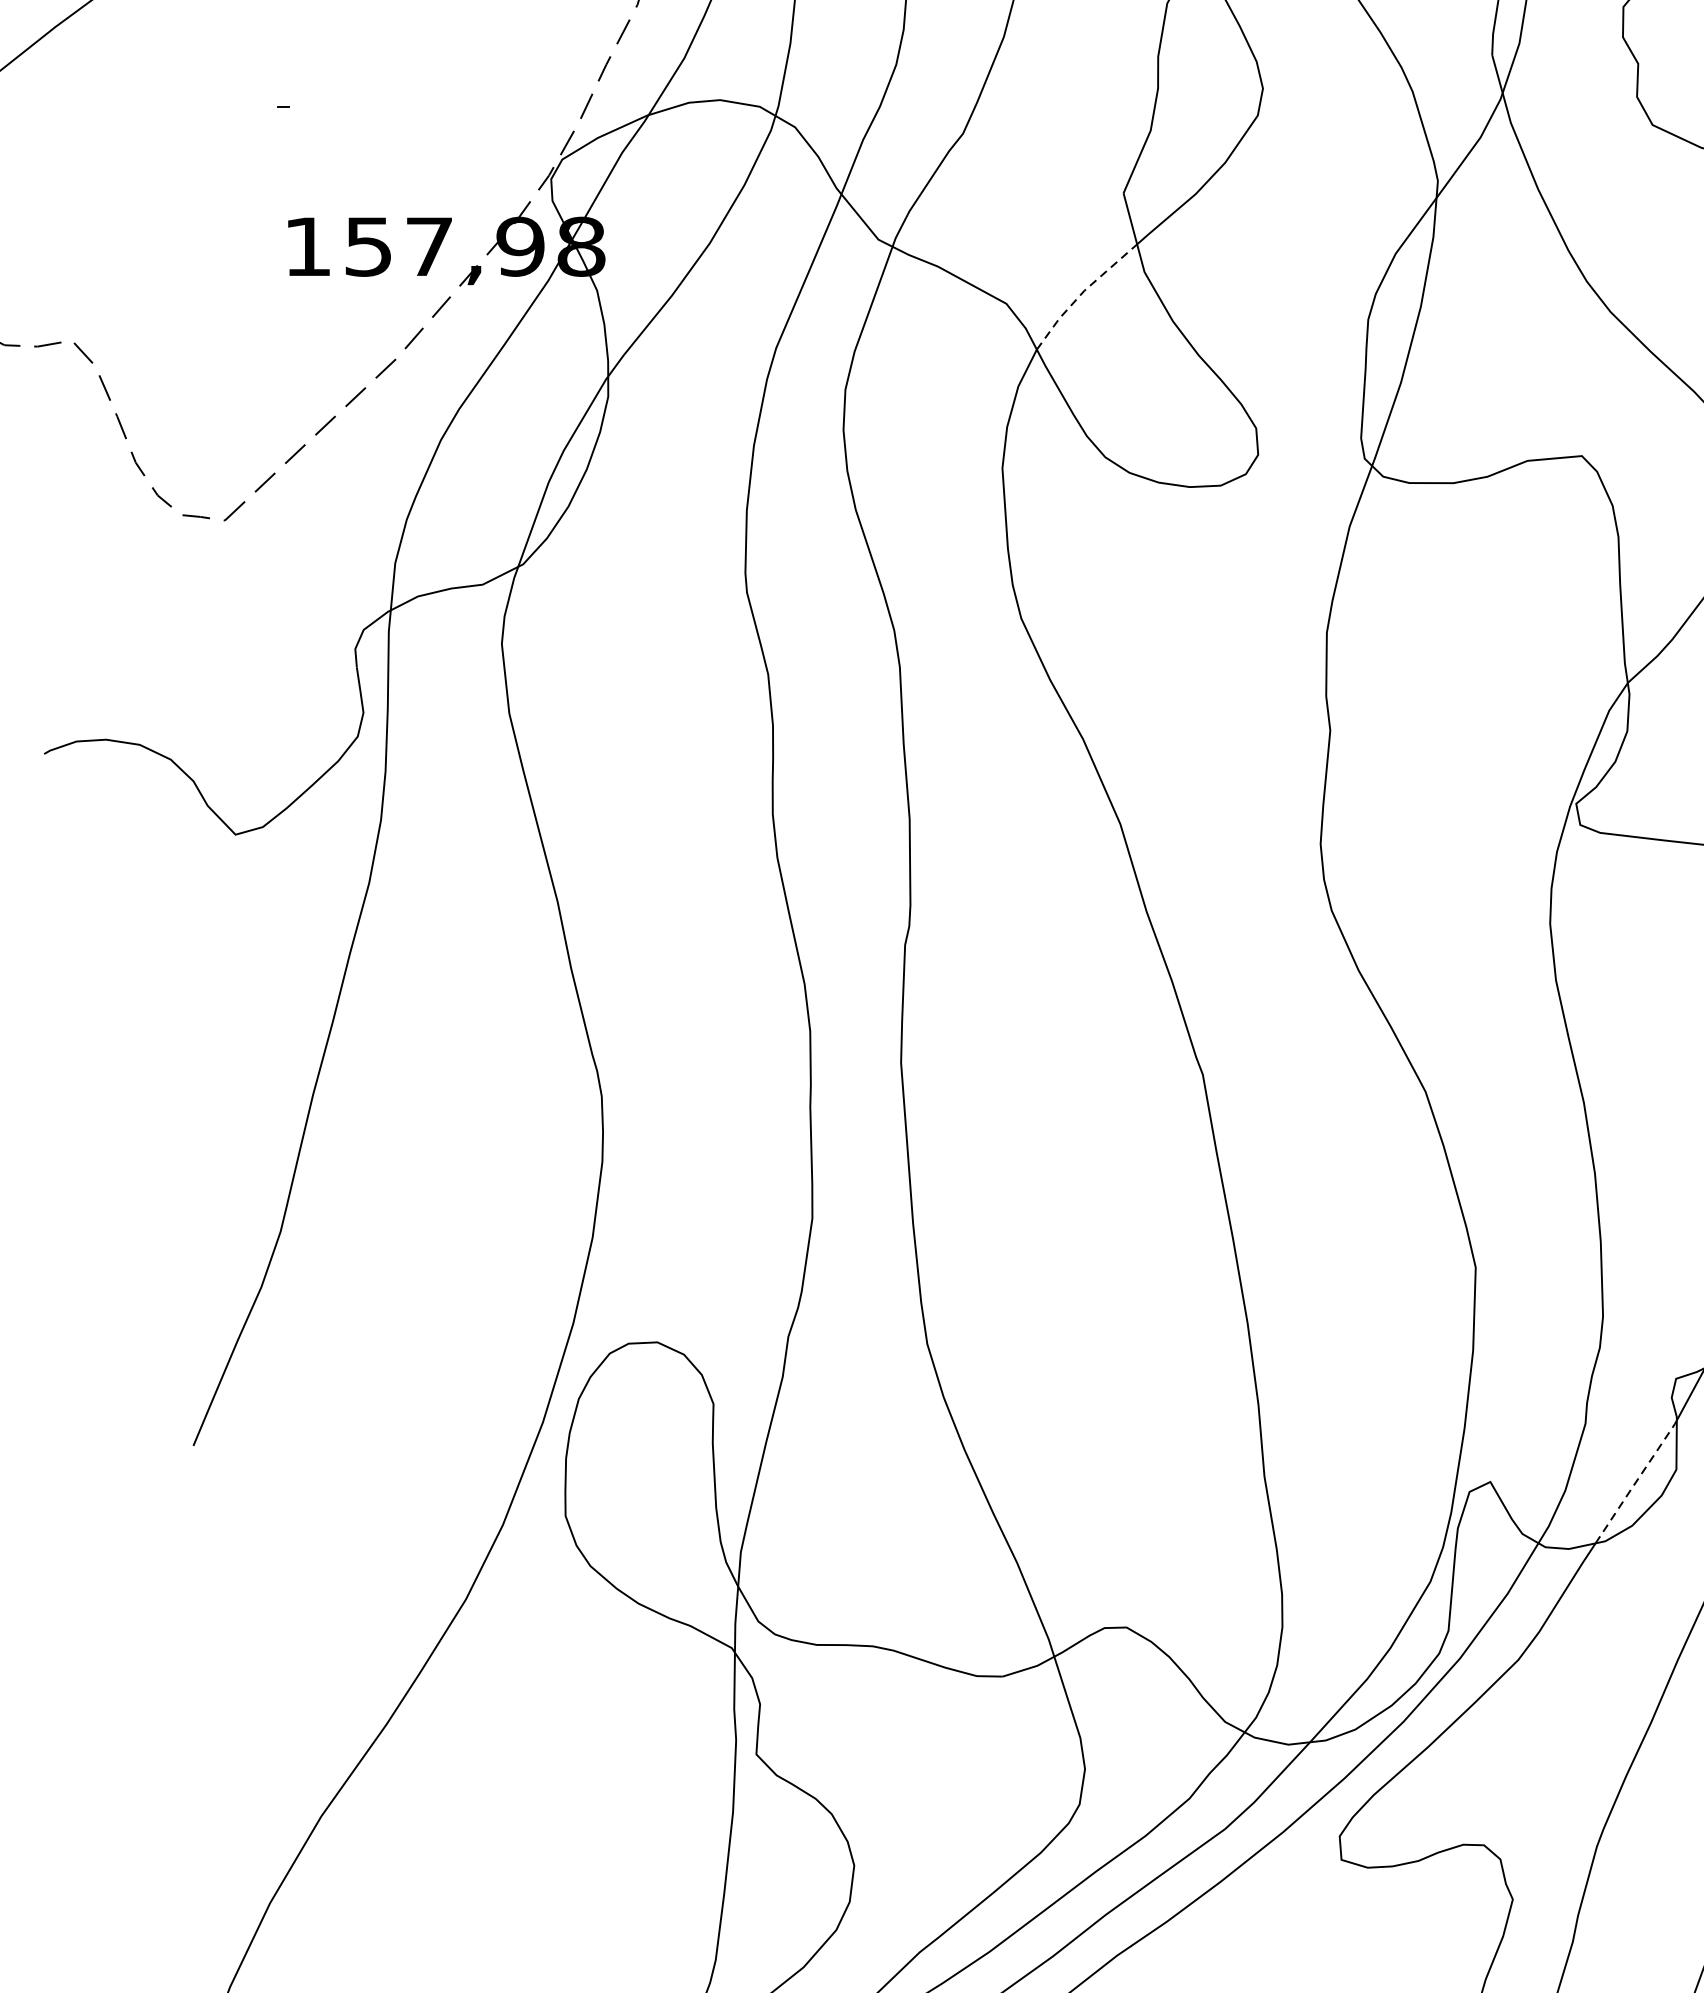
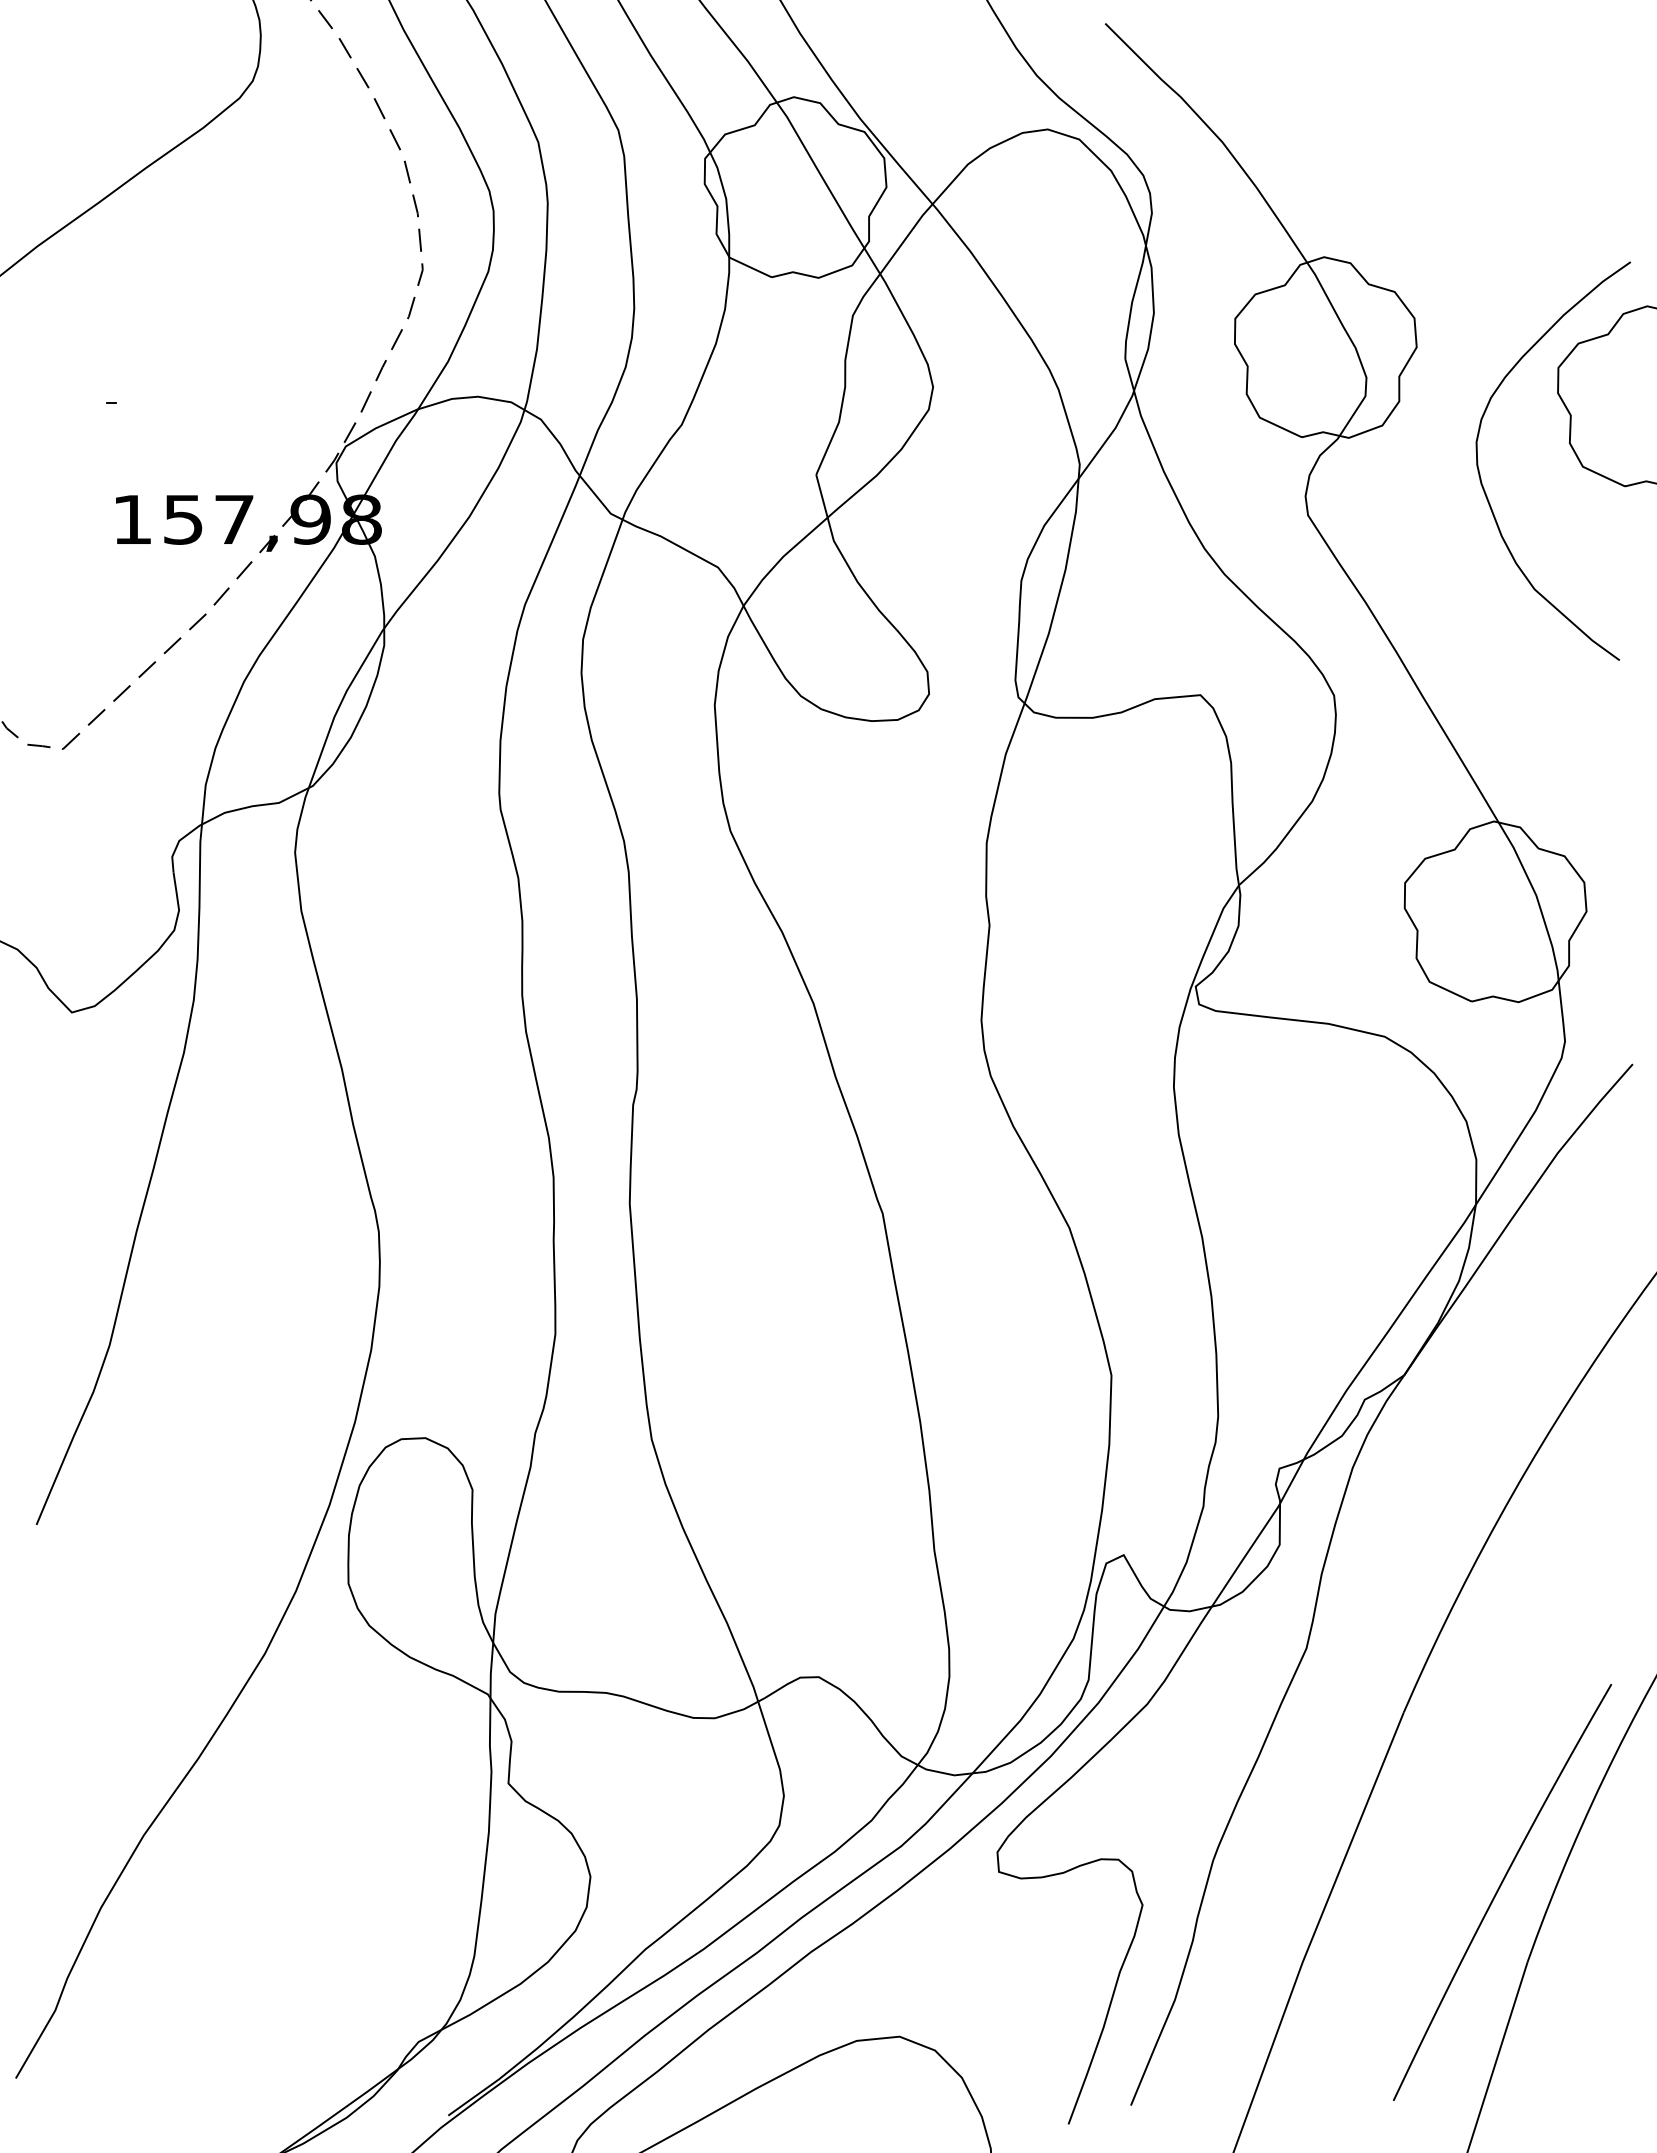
line: (1082, 293) -> (781, 558), dashed -> solid
line: (1636, 1481) -> (1246, 1554), dashed -> solid

